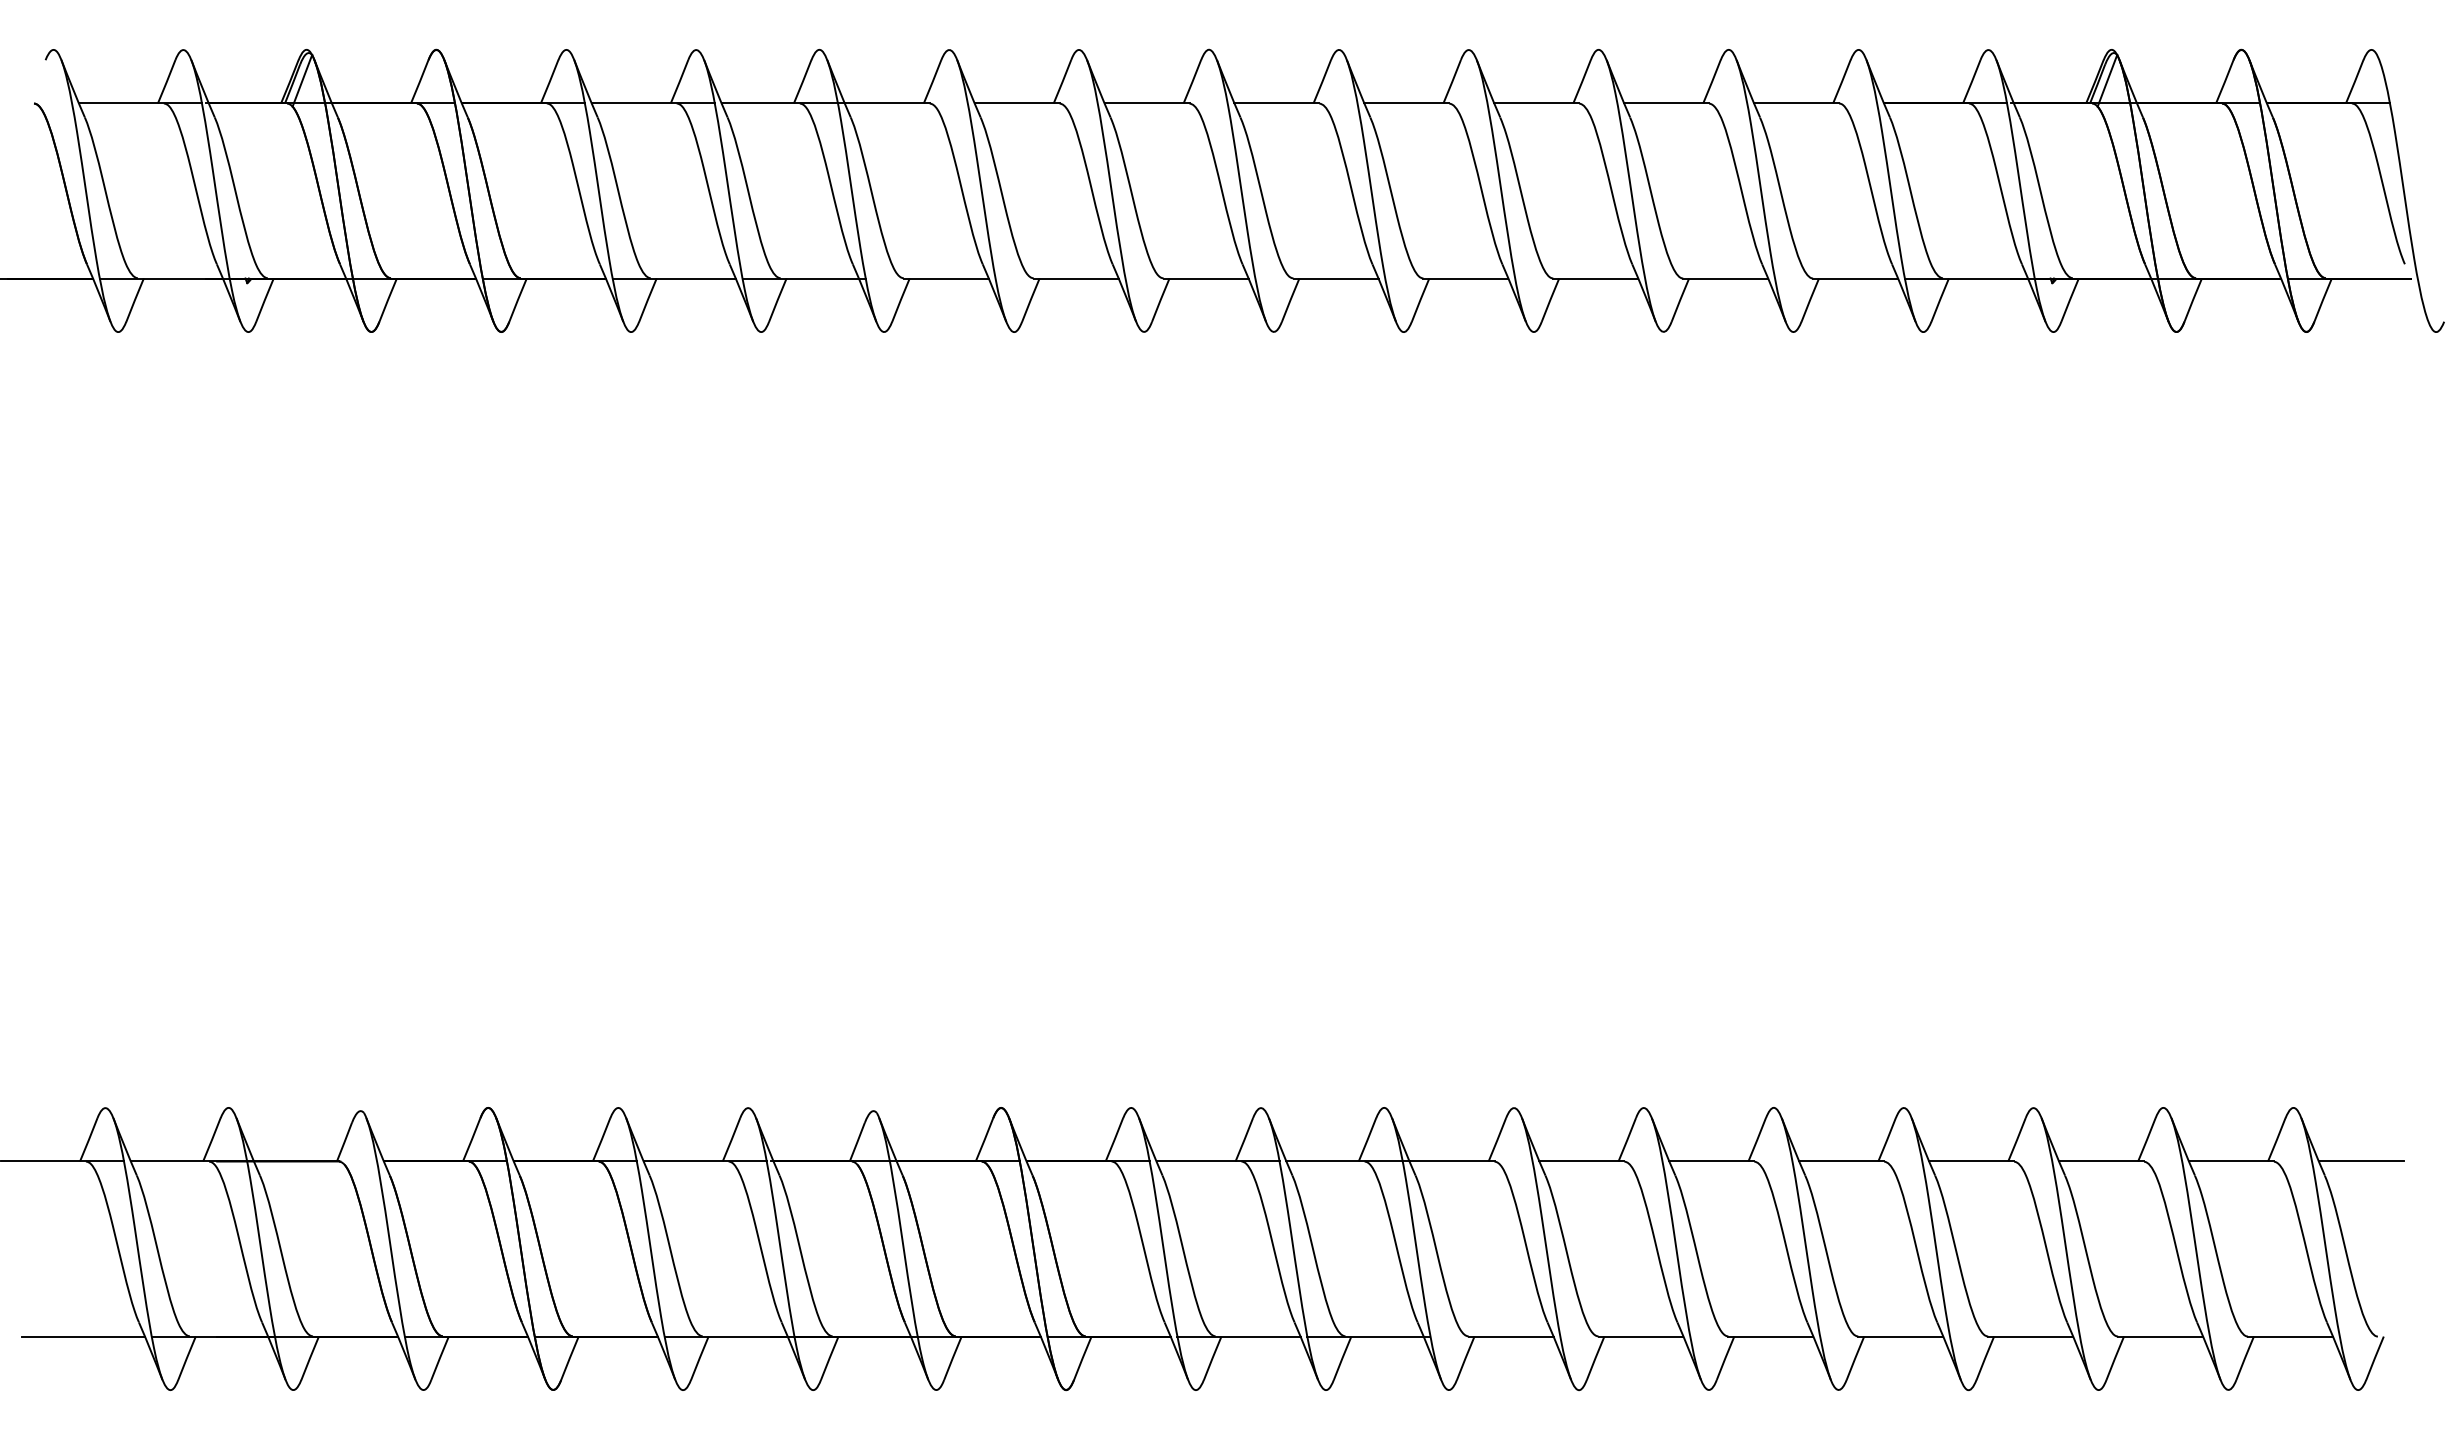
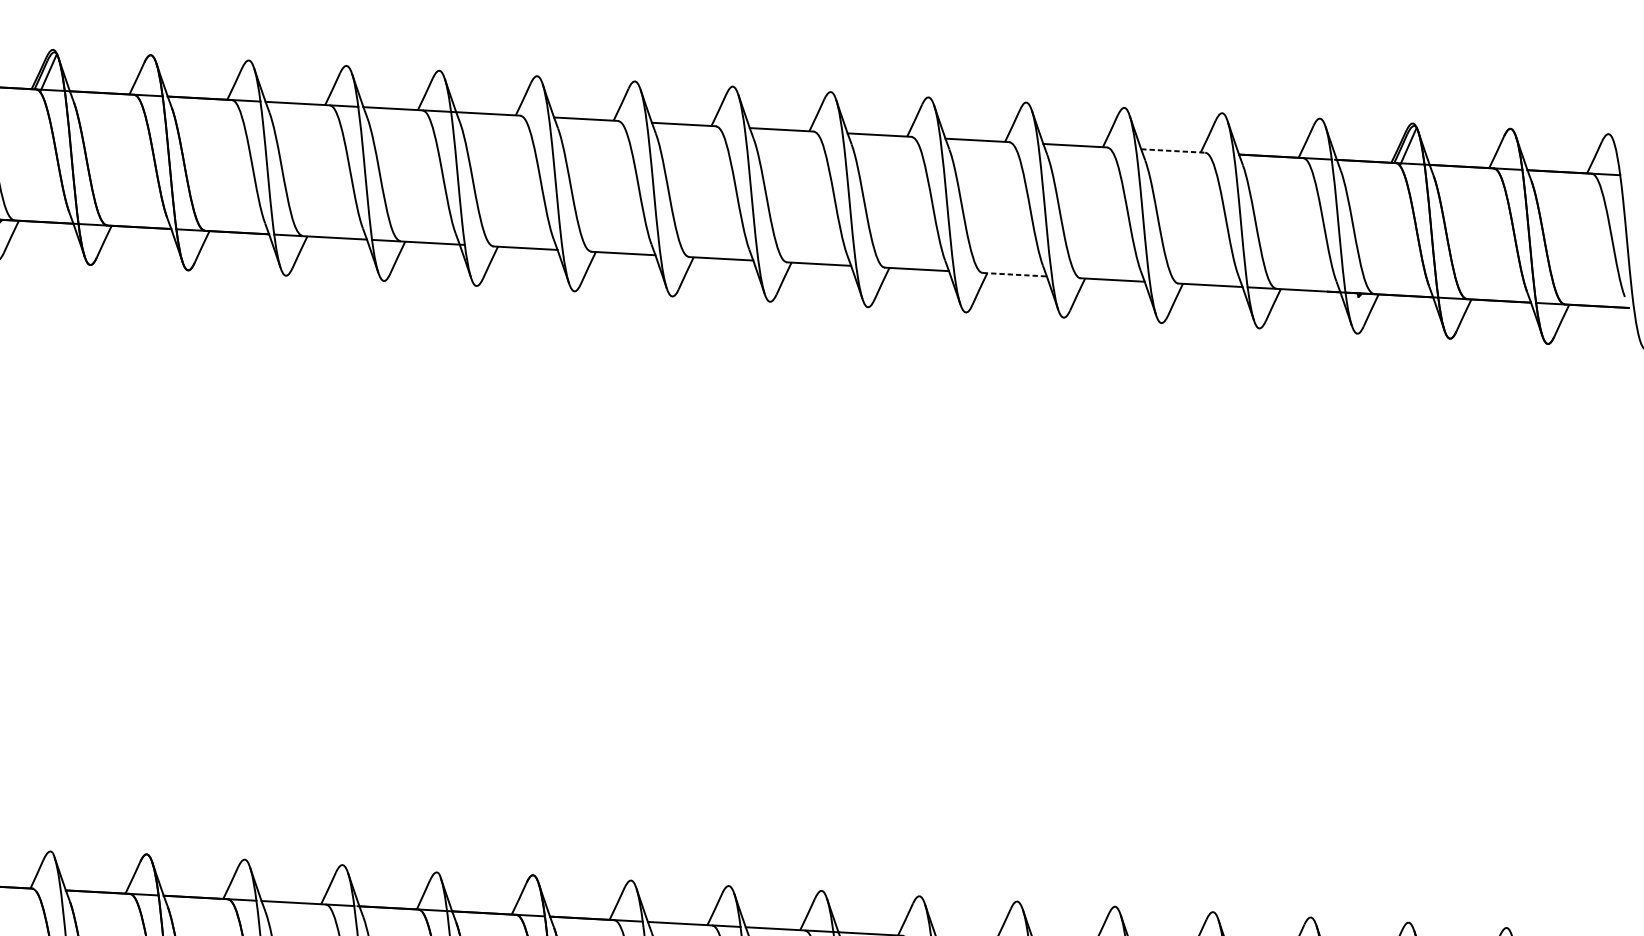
line: (1797, 103) -> (1173, 151), solid -> dashed
line: (1596, 278) -> (1015, 274), solid -> dashed

